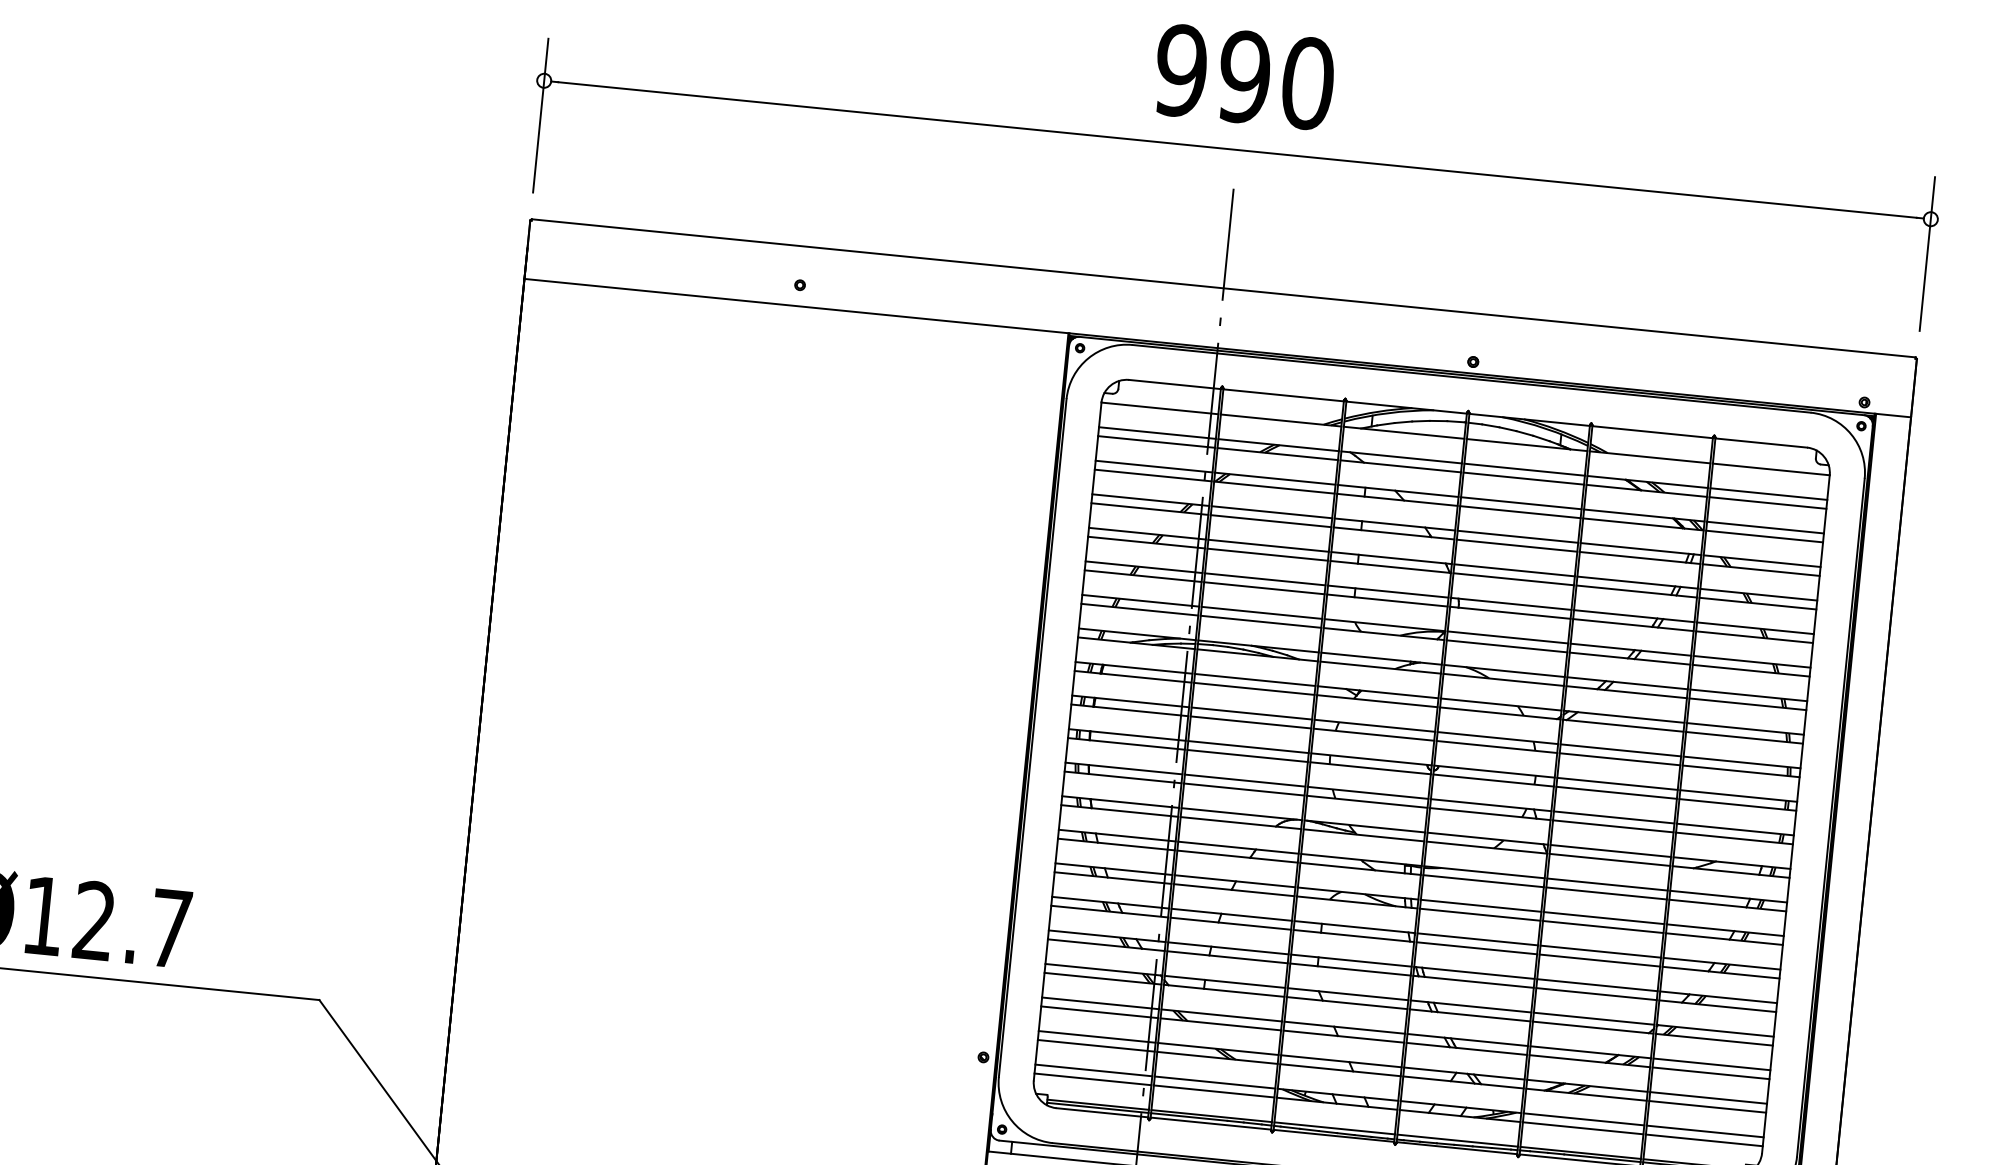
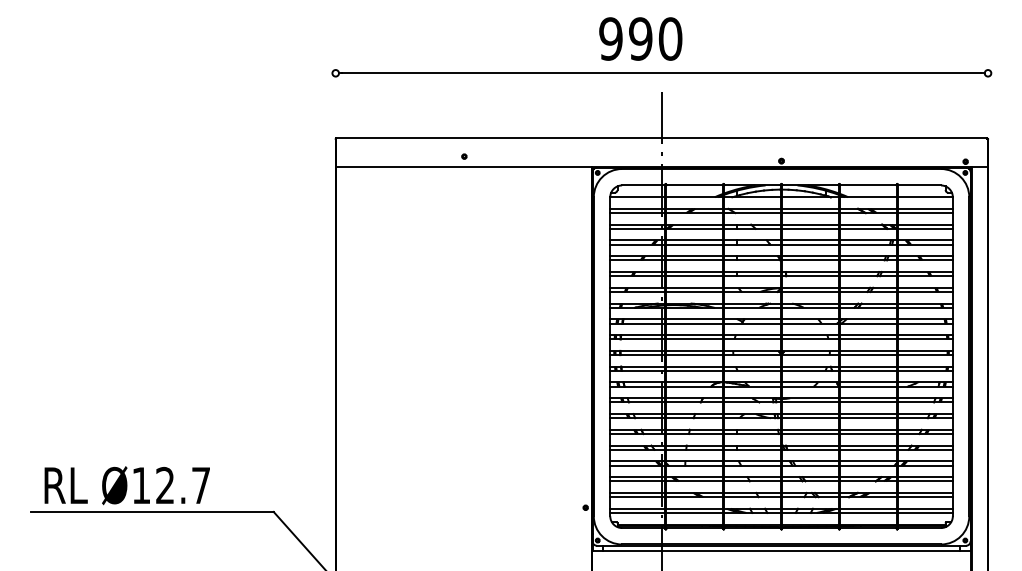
text: (1244, 75) -> (640, 38), moved
line: (540, 115) -> (335, 89), removed
line: (1928, 253) -> (988, 89), removed

